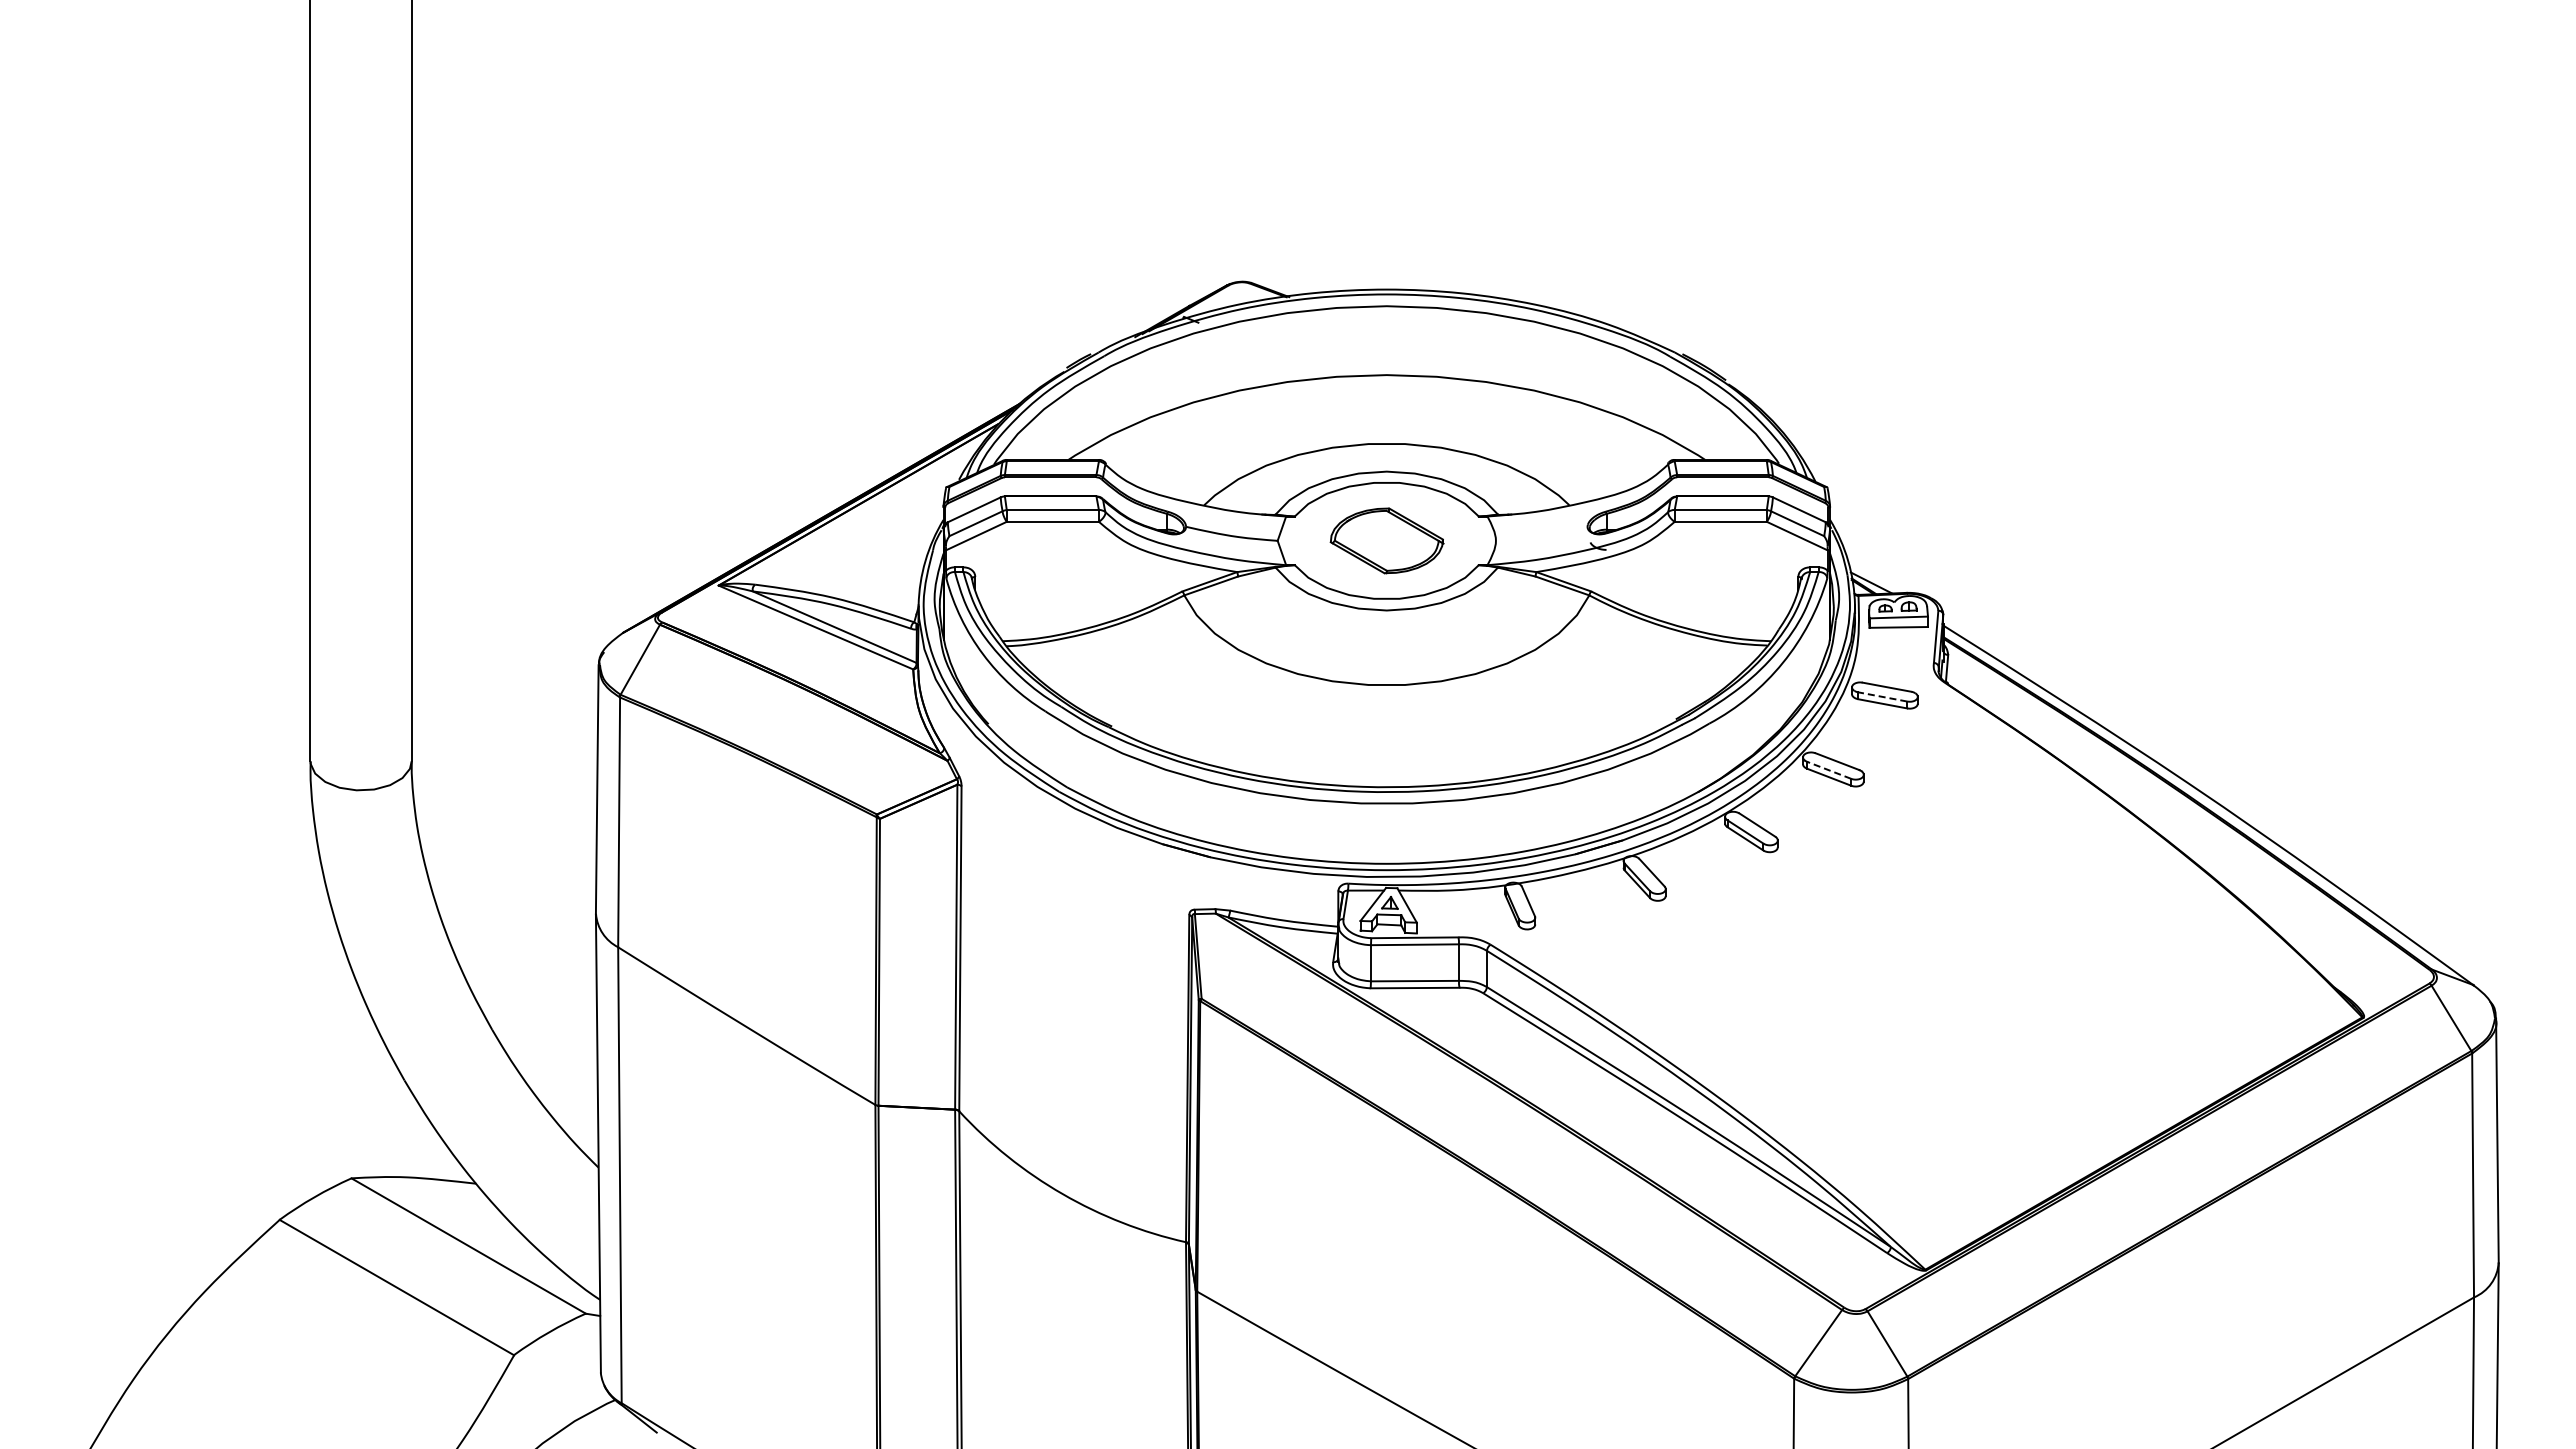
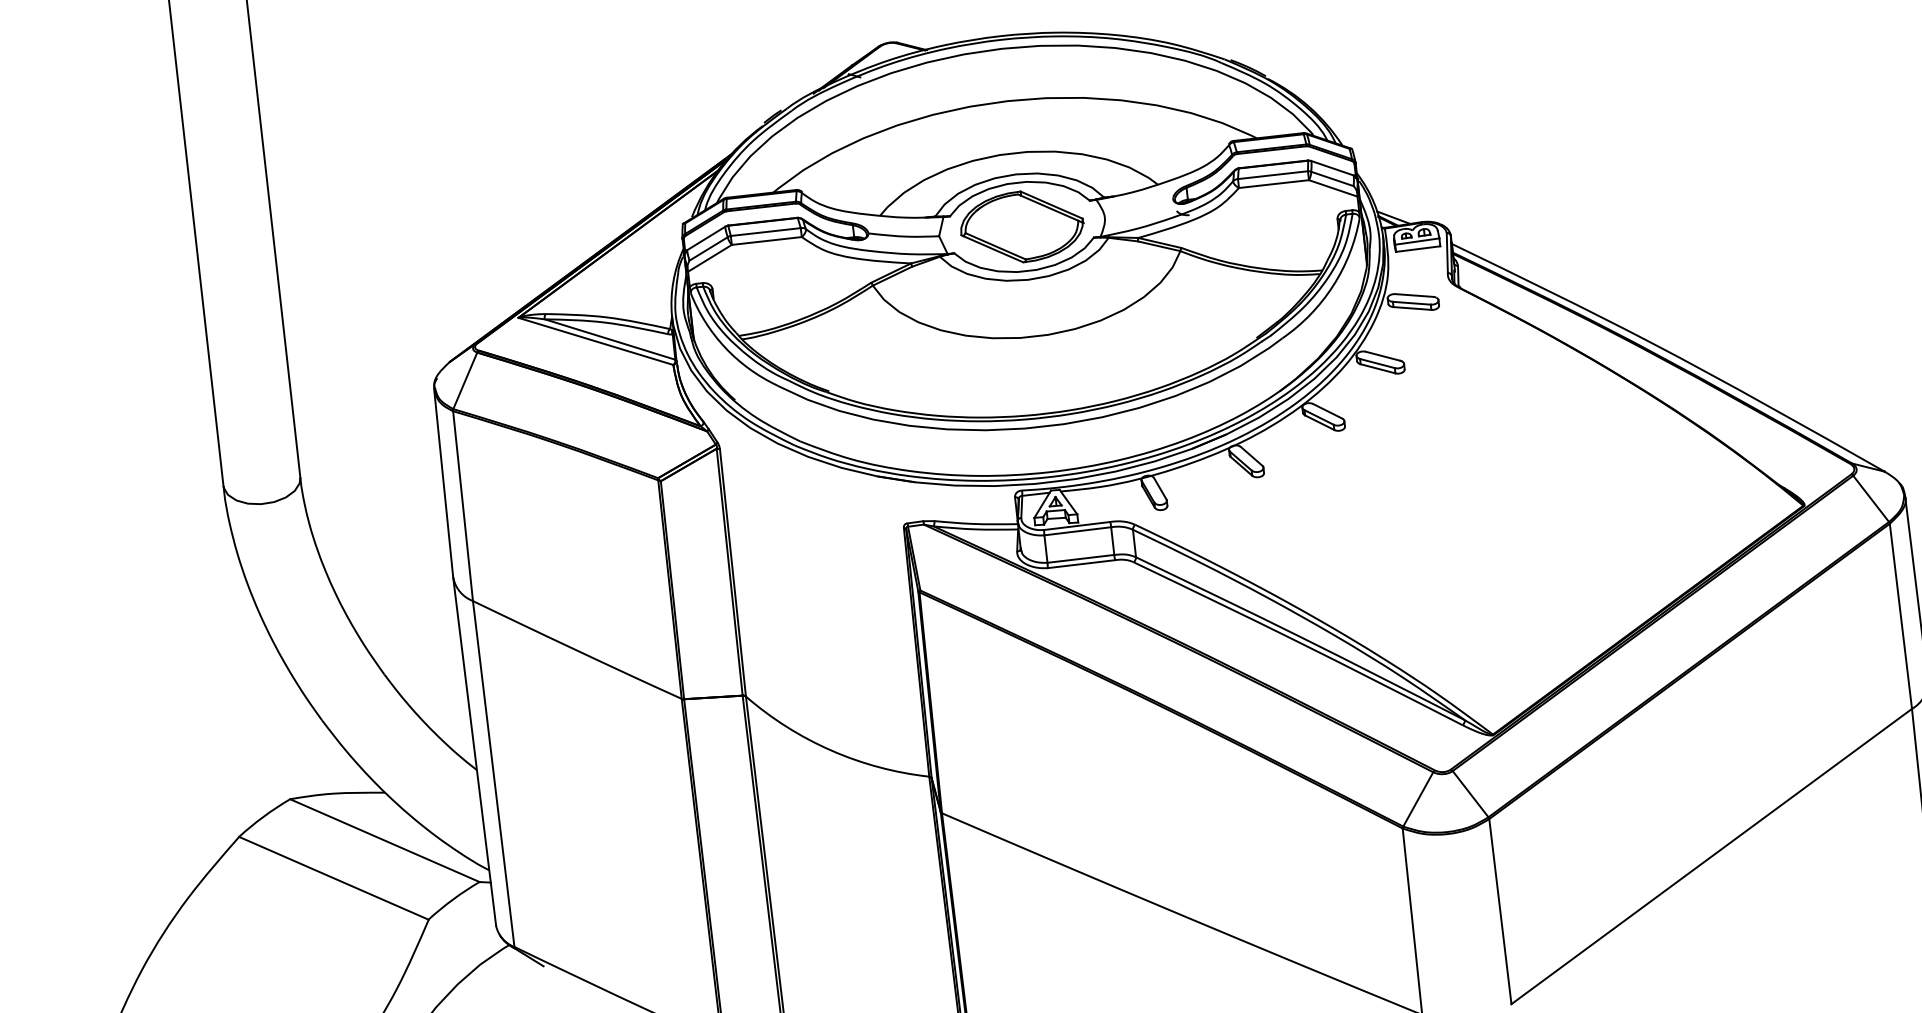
part: (1386, 540) -> (1021, 226), size x1.43
line: (1882, 696) -> (1411, 302), dashed -> solid
line: (1828, 770) -> (1376, 363), dashed -> solid

